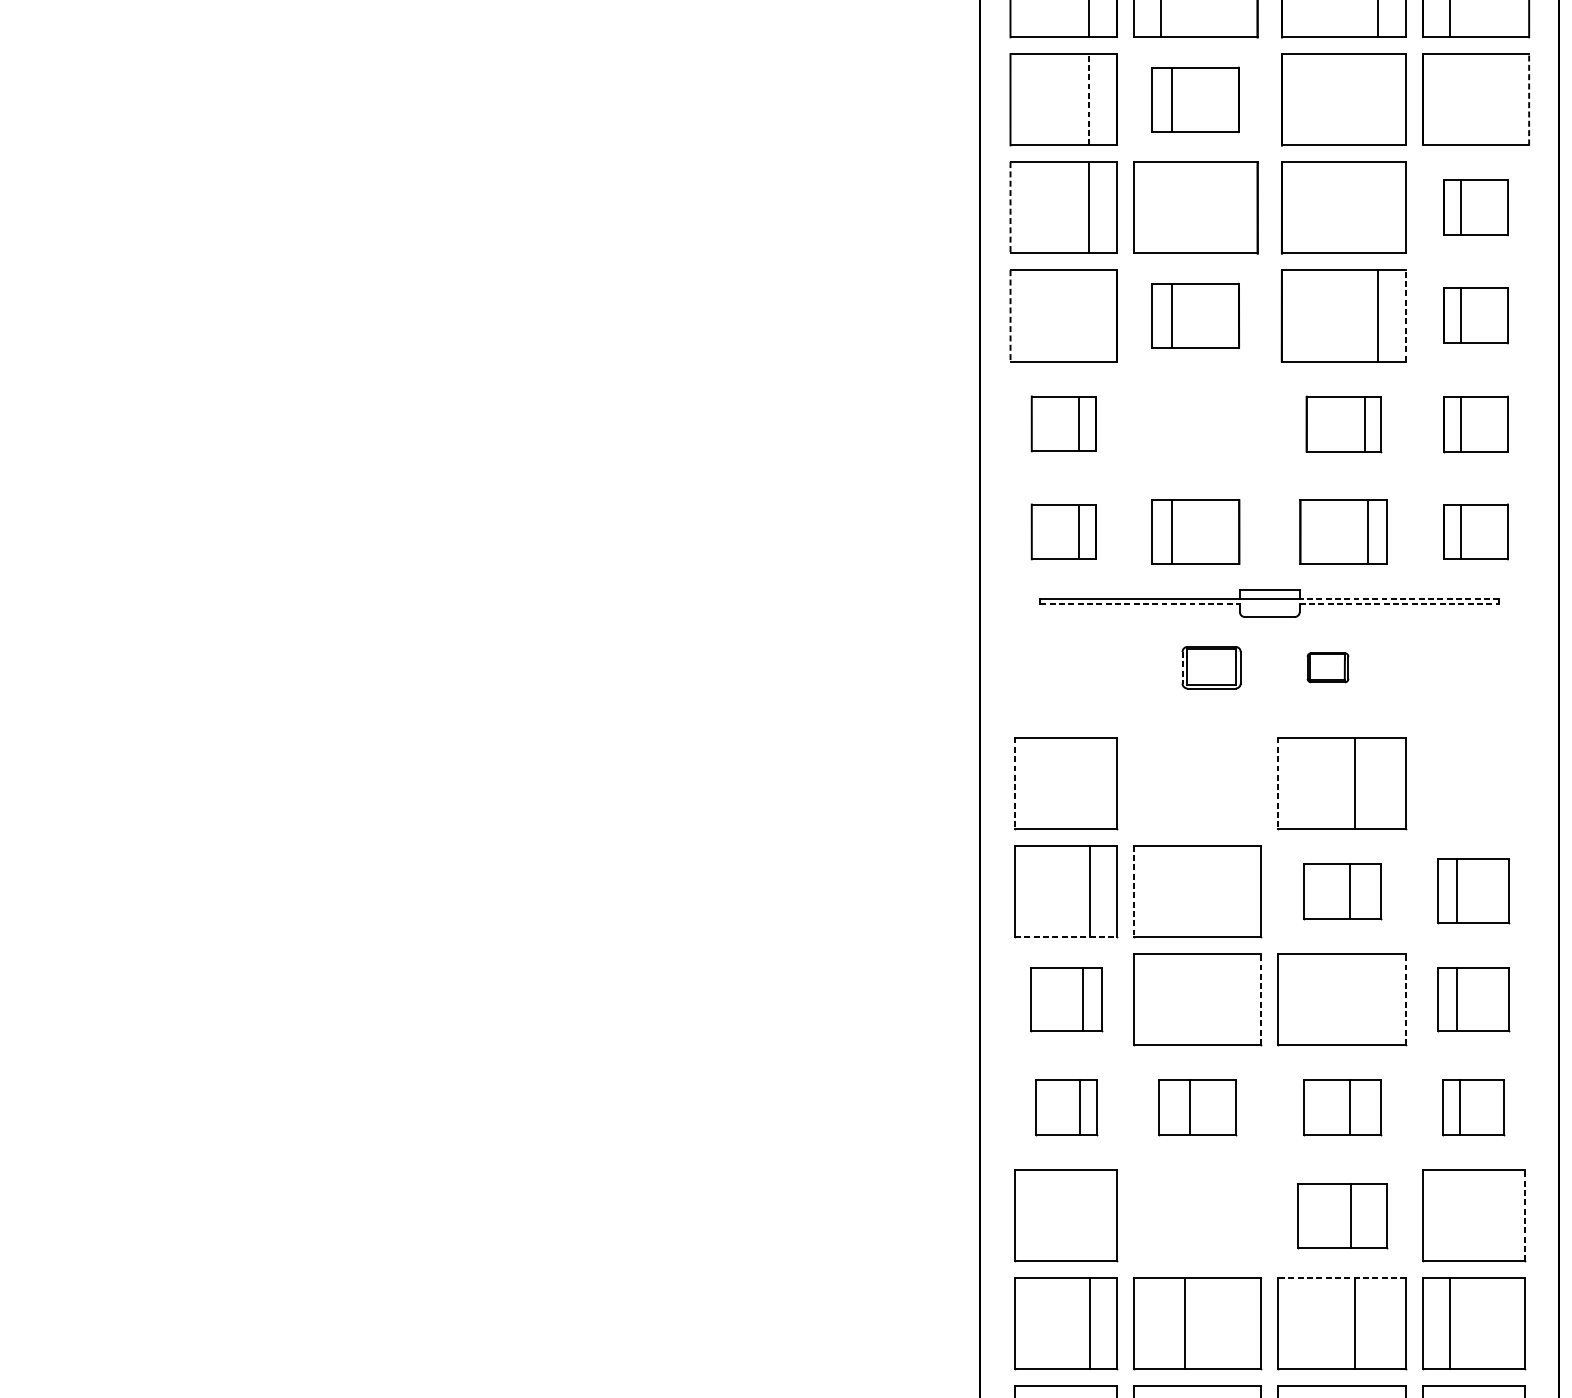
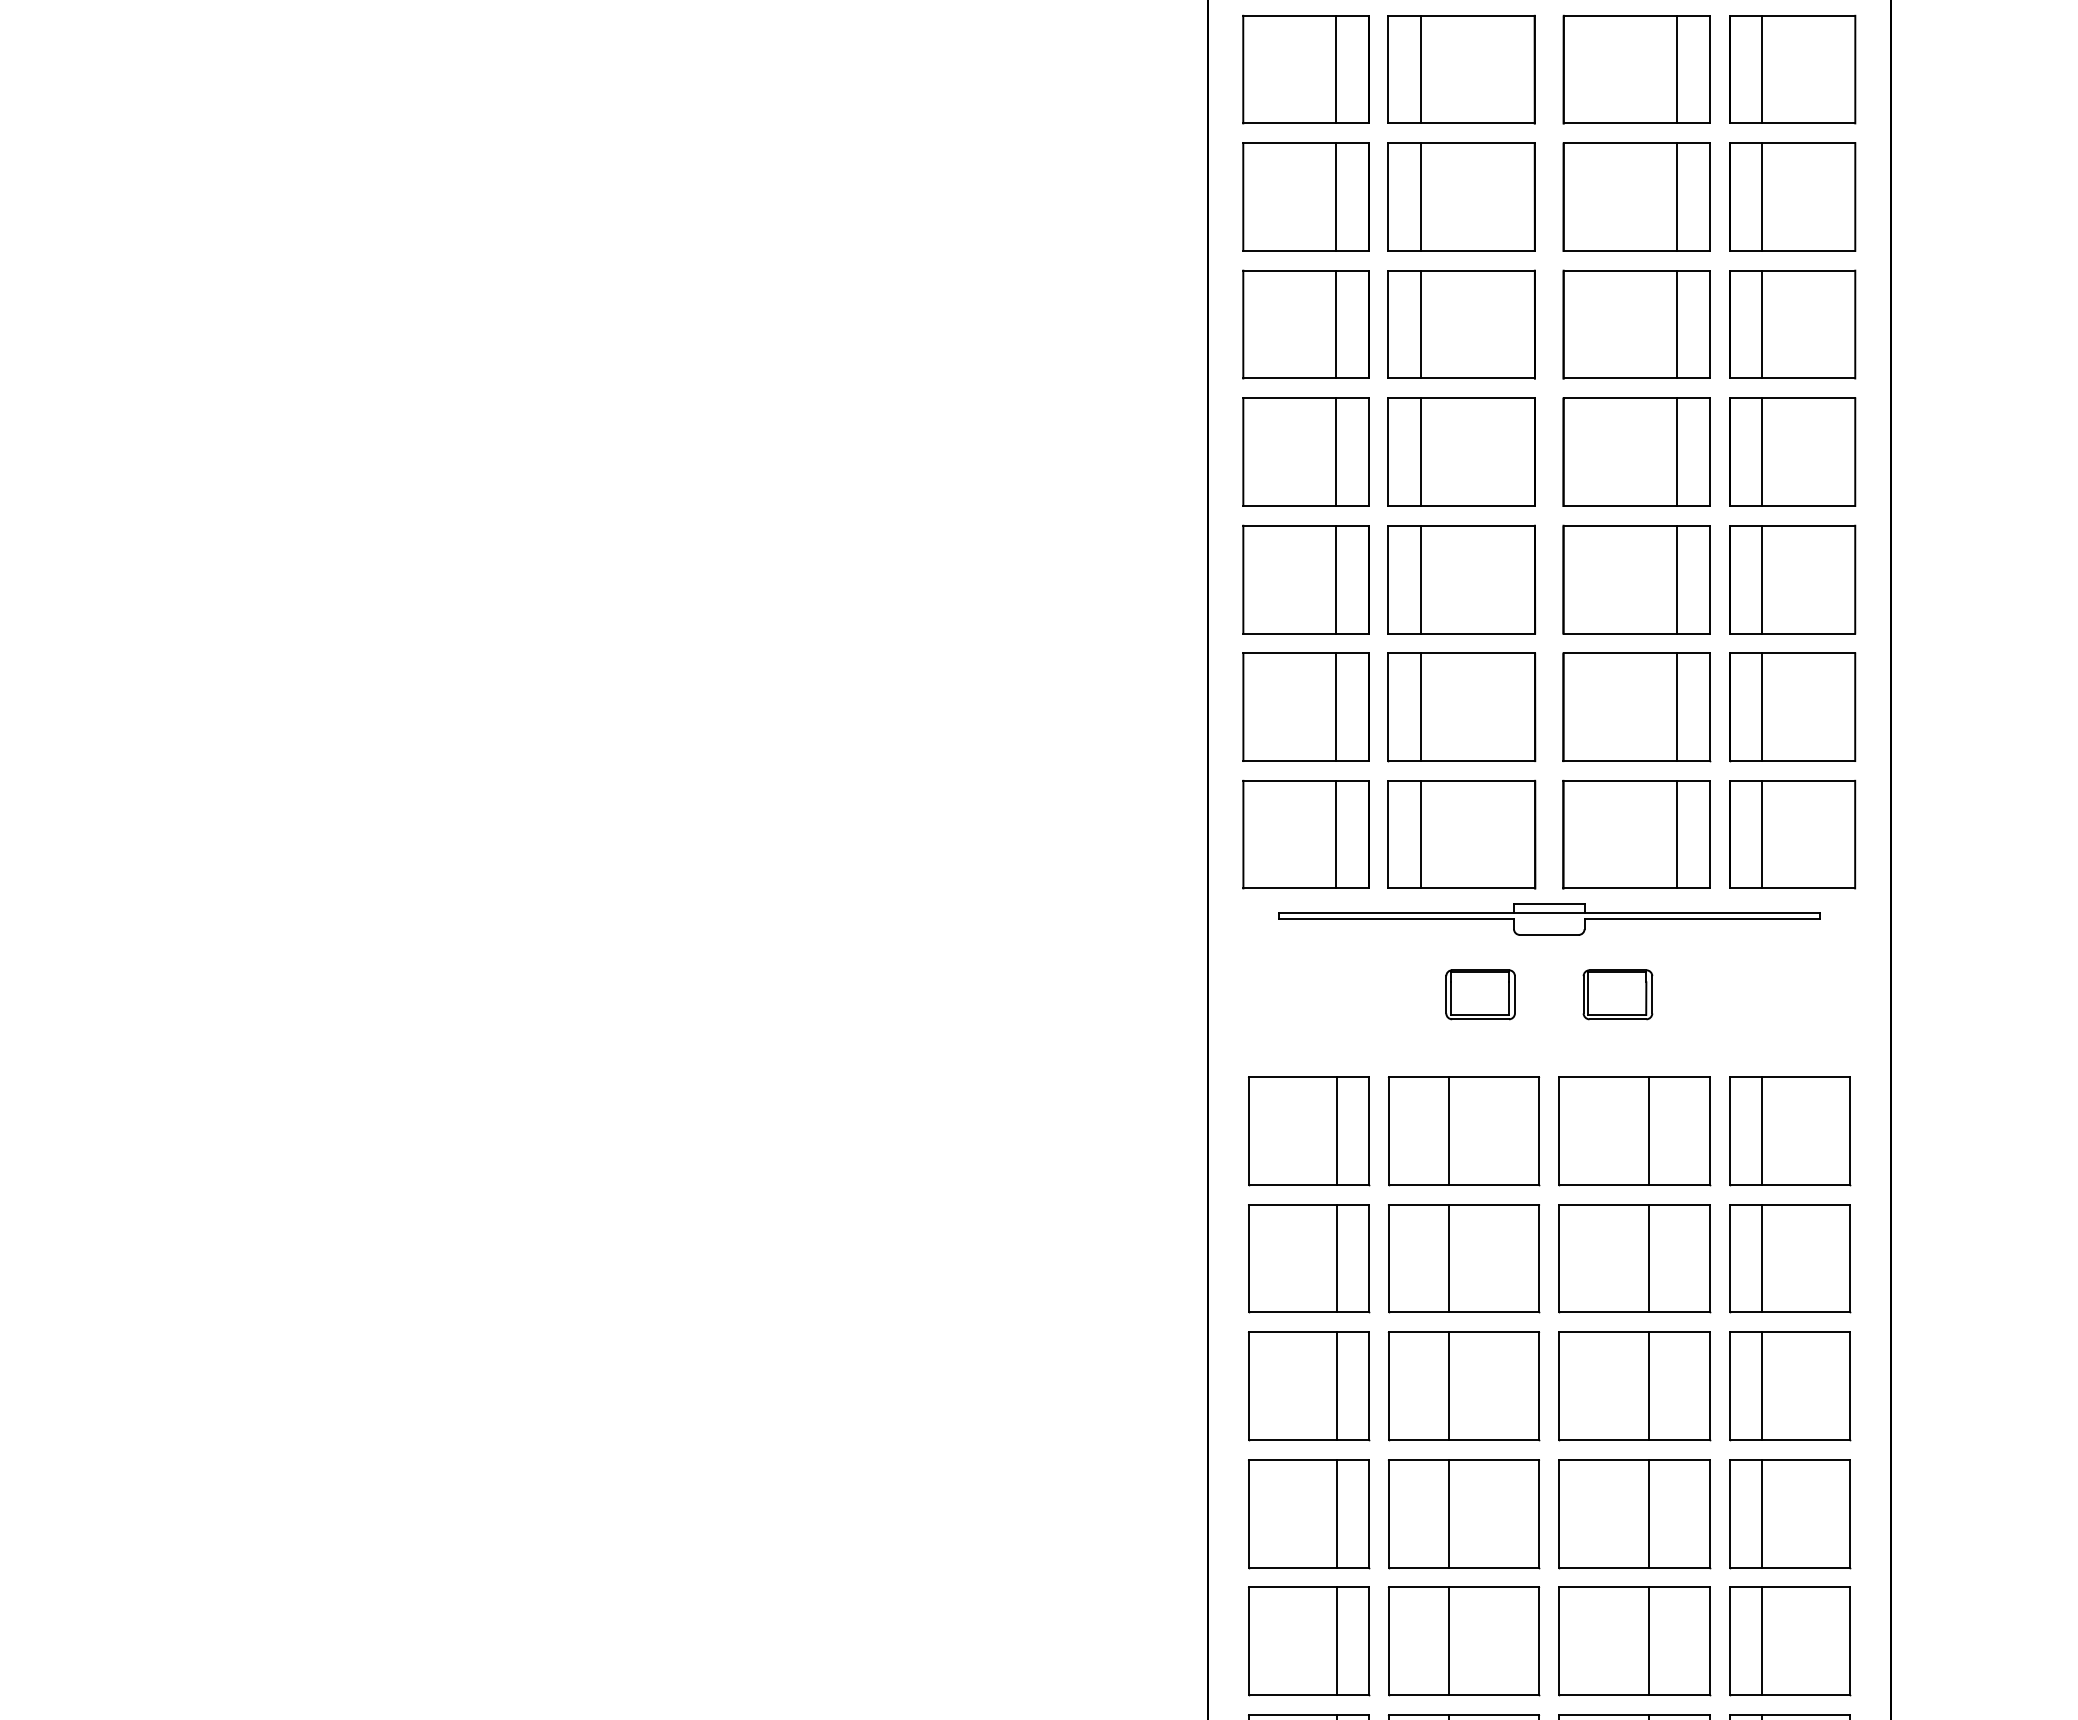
line: (1089, 99) -> (1336, 324), dashed -> solid
part: (1195, 99) -> (1461, 324), size x1.43
line: (1378, 99) -> (1677, 324), added
line: (1450, 99) -> (1762, 324), added
line: (1529, 99) -> (1855, 324), dashed -> solid
part: (1475, 207) -> (1792, 451), size x1.67
line: (1010, 208) -> (1243, 452), dashed -> solid
line: (1161, 208) -> (1421, 452), added
line: (1378, 208) -> (1677, 452), added
line: (1010, 315) -> (1243, 579), dashed -> solid
line: (1089, 315) -> (1336, 579), added
part: (1195, 315) -> (1461, 579), size x1.43
line: (1406, 315) -> (1710, 579), dashed -> solid
part: (1475, 315) -> (1792, 579), size x1.67
part: (1063, 423) -> (1305, 706), size x1.67
part: (1195, 424) -> (1461, 707), added
part: (1343, 424) -> (1636, 707), size x1.67
part: (1475, 424) -> (1792, 707), size x1.67
part: (1063, 531) -> (1305, 834), size x1.67
part: (1195, 531) -> (1461, 834), size x1.43
part: (1343, 531) -> (1636, 834), size x1.43
part: (1475, 531) -> (1792, 834), size x1.67
line: (1399, 598) -> (1702, 913), dashed -> solid
line: (1140, 603) -> (1396, 919), dashed -> solid
line: (1399, 603) -> (1702, 919), dashed -> solid
line: (1182, 667) -> (1446, 994), dashed -> solid
part: (1327, 667) -> (1617, 994), size x1.43
line: (1089, 782) -> (1336, 1130), added
line: (1014, 783) -> (1248, 1131), dashed -> solid
part: (1197, 783) -> (1463, 1131), added
line: (1278, 783) -> (1559, 1131), dashed -> solid
part: (1474, 783) -> (1790, 1131), added
line: (1133, 891) -> (1388, 1258), dashed -> solid
line: (1185, 891) -> (1449, 1258), added
part: (1342, 891) -> (1634, 1258), size x1.67
part: (1474, 891) -> (1790, 1258), size x1.43
line: (1066, 936) -> (1309, 1312), dashed -> solid
line: (1185, 998) -> (1449, 1385), added
line: (1354, 998) -> (1649, 1385), added
part: (1066, 999) -> (1309, 1386), size x1.43
line: (1261, 999) -> (1539, 1386), dashed -> solid
line: (1406, 999) -> (1710, 1386), dashed -> solid
part: (1474, 999) -> (1790, 1386), size x1.43
part: (1066, 1108) -> (1309, 1514), size x1.67
part: (1197, 1108) -> (1464, 1514), size x1.67
part: (1342, 1108) -> (1634, 1514), size x1.67
part: (1474, 1108) -> (1790, 1514), size x1.67
line: (1089, 1215) -> (1336, 1641), added
part: (1197, 1215) -> (1463, 1641), added
part: (1342, 1215) -> (1634, 1641), size x1.43
line: (1450, 1215) -> (1762, 1641), added
line: (1524, 1215) -> (1849, 1641), dashed -> solid
line: (1342, 1277) -> (1634, 1714), dashed -> solid

